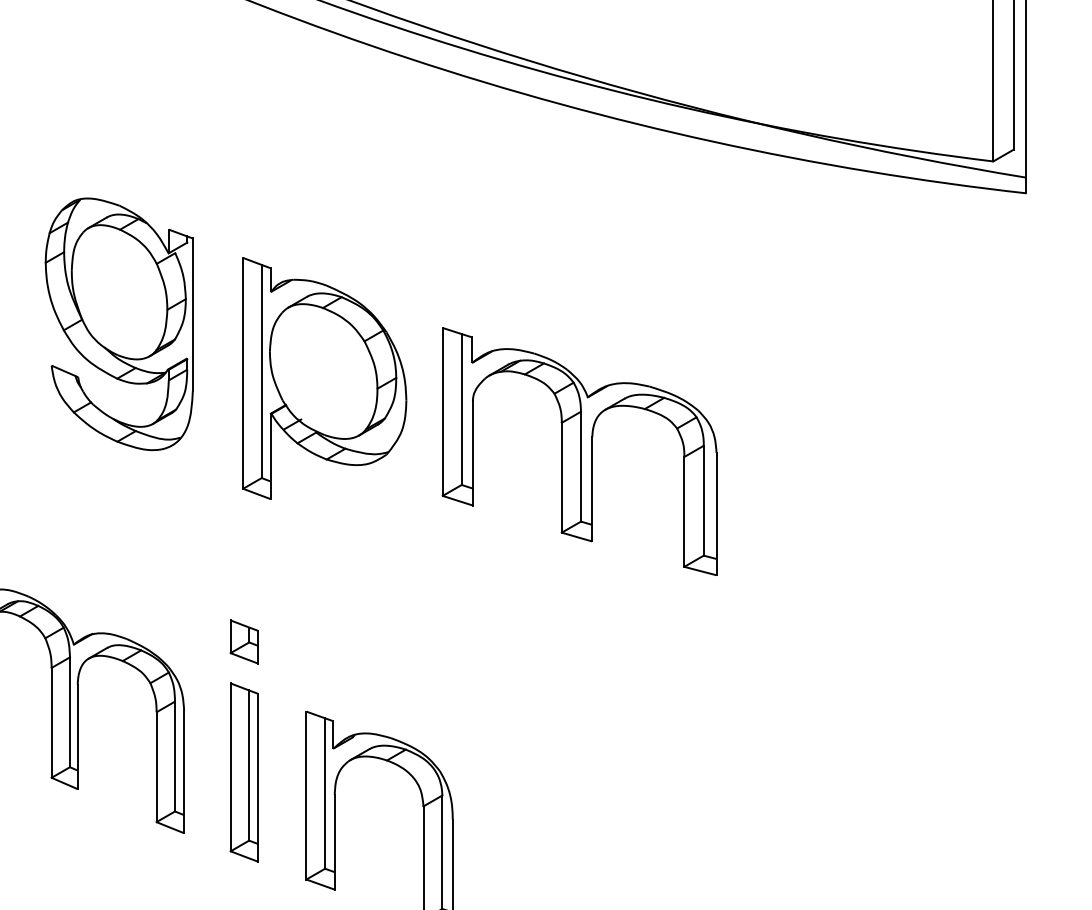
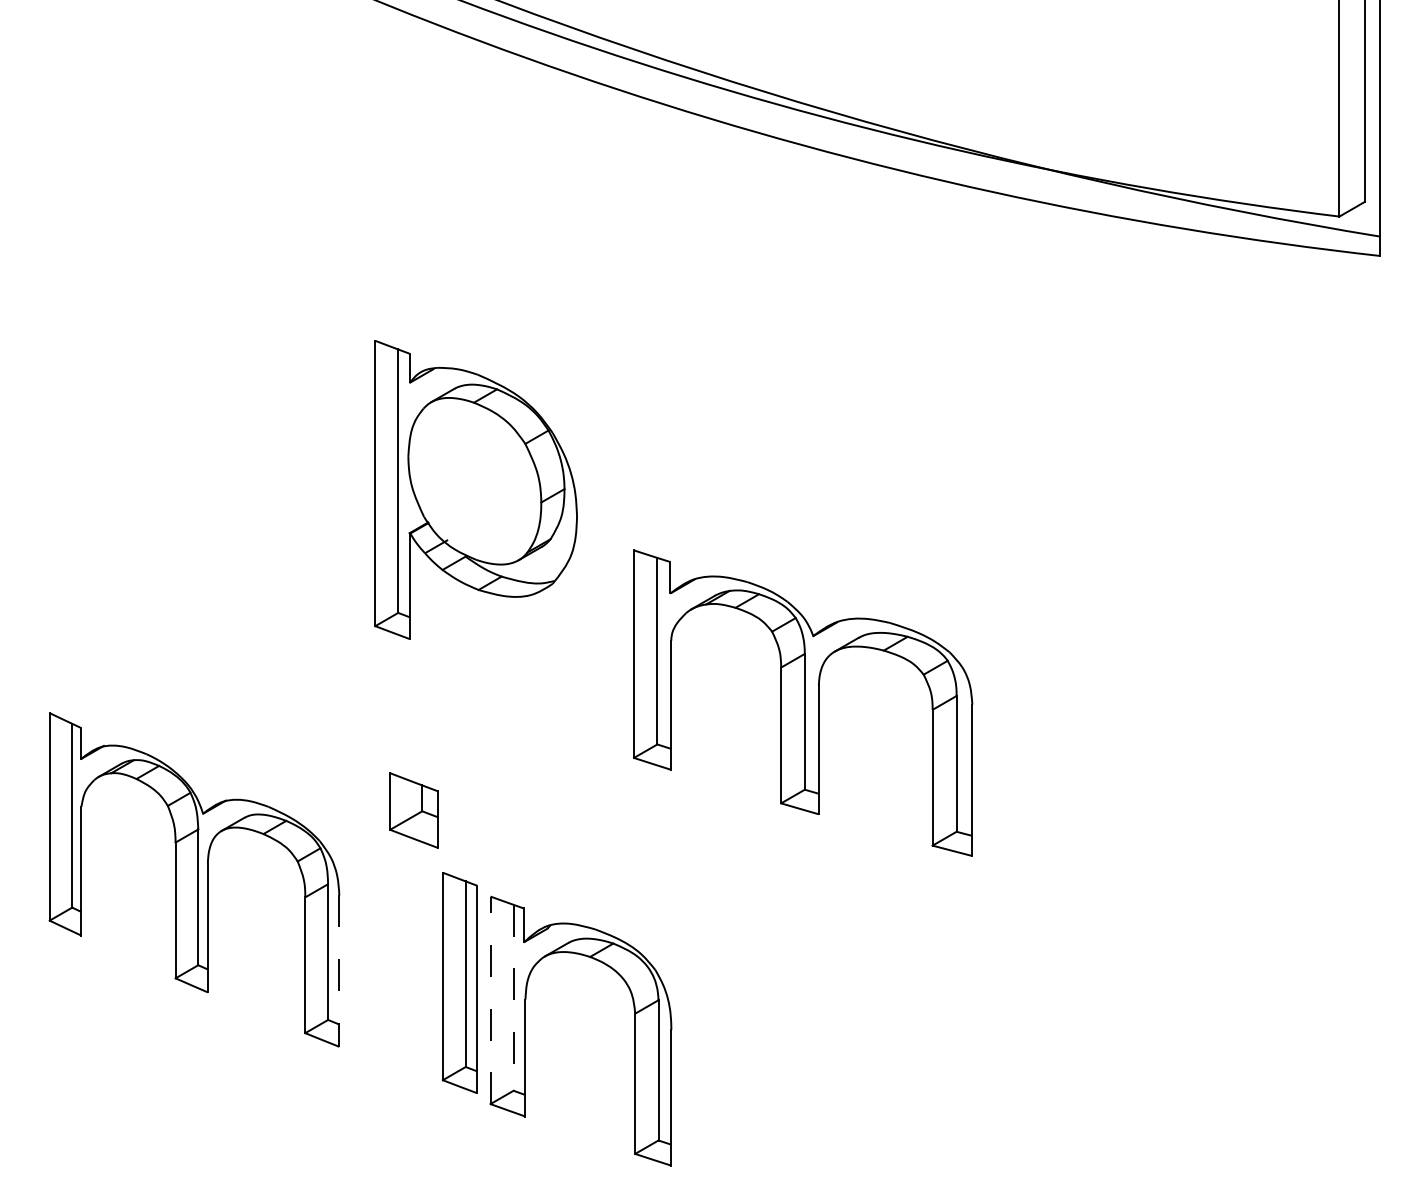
part: (118, 324) -> (258, 417), removed
part: (324, 378) -> (475, 489), moved
part: (579, 451) -> (803, 702), moved
part: (244, 641) -> (413, 810), size x1.4
line: (184, 772) -> (339, 971), solid -> dashed
part: (244, 772) -> (459, 982), moved
line: (325, 793) -> (513, 997), solid -> dashed
line: (306, 795) -> (490, 1000), solid -> dashed

